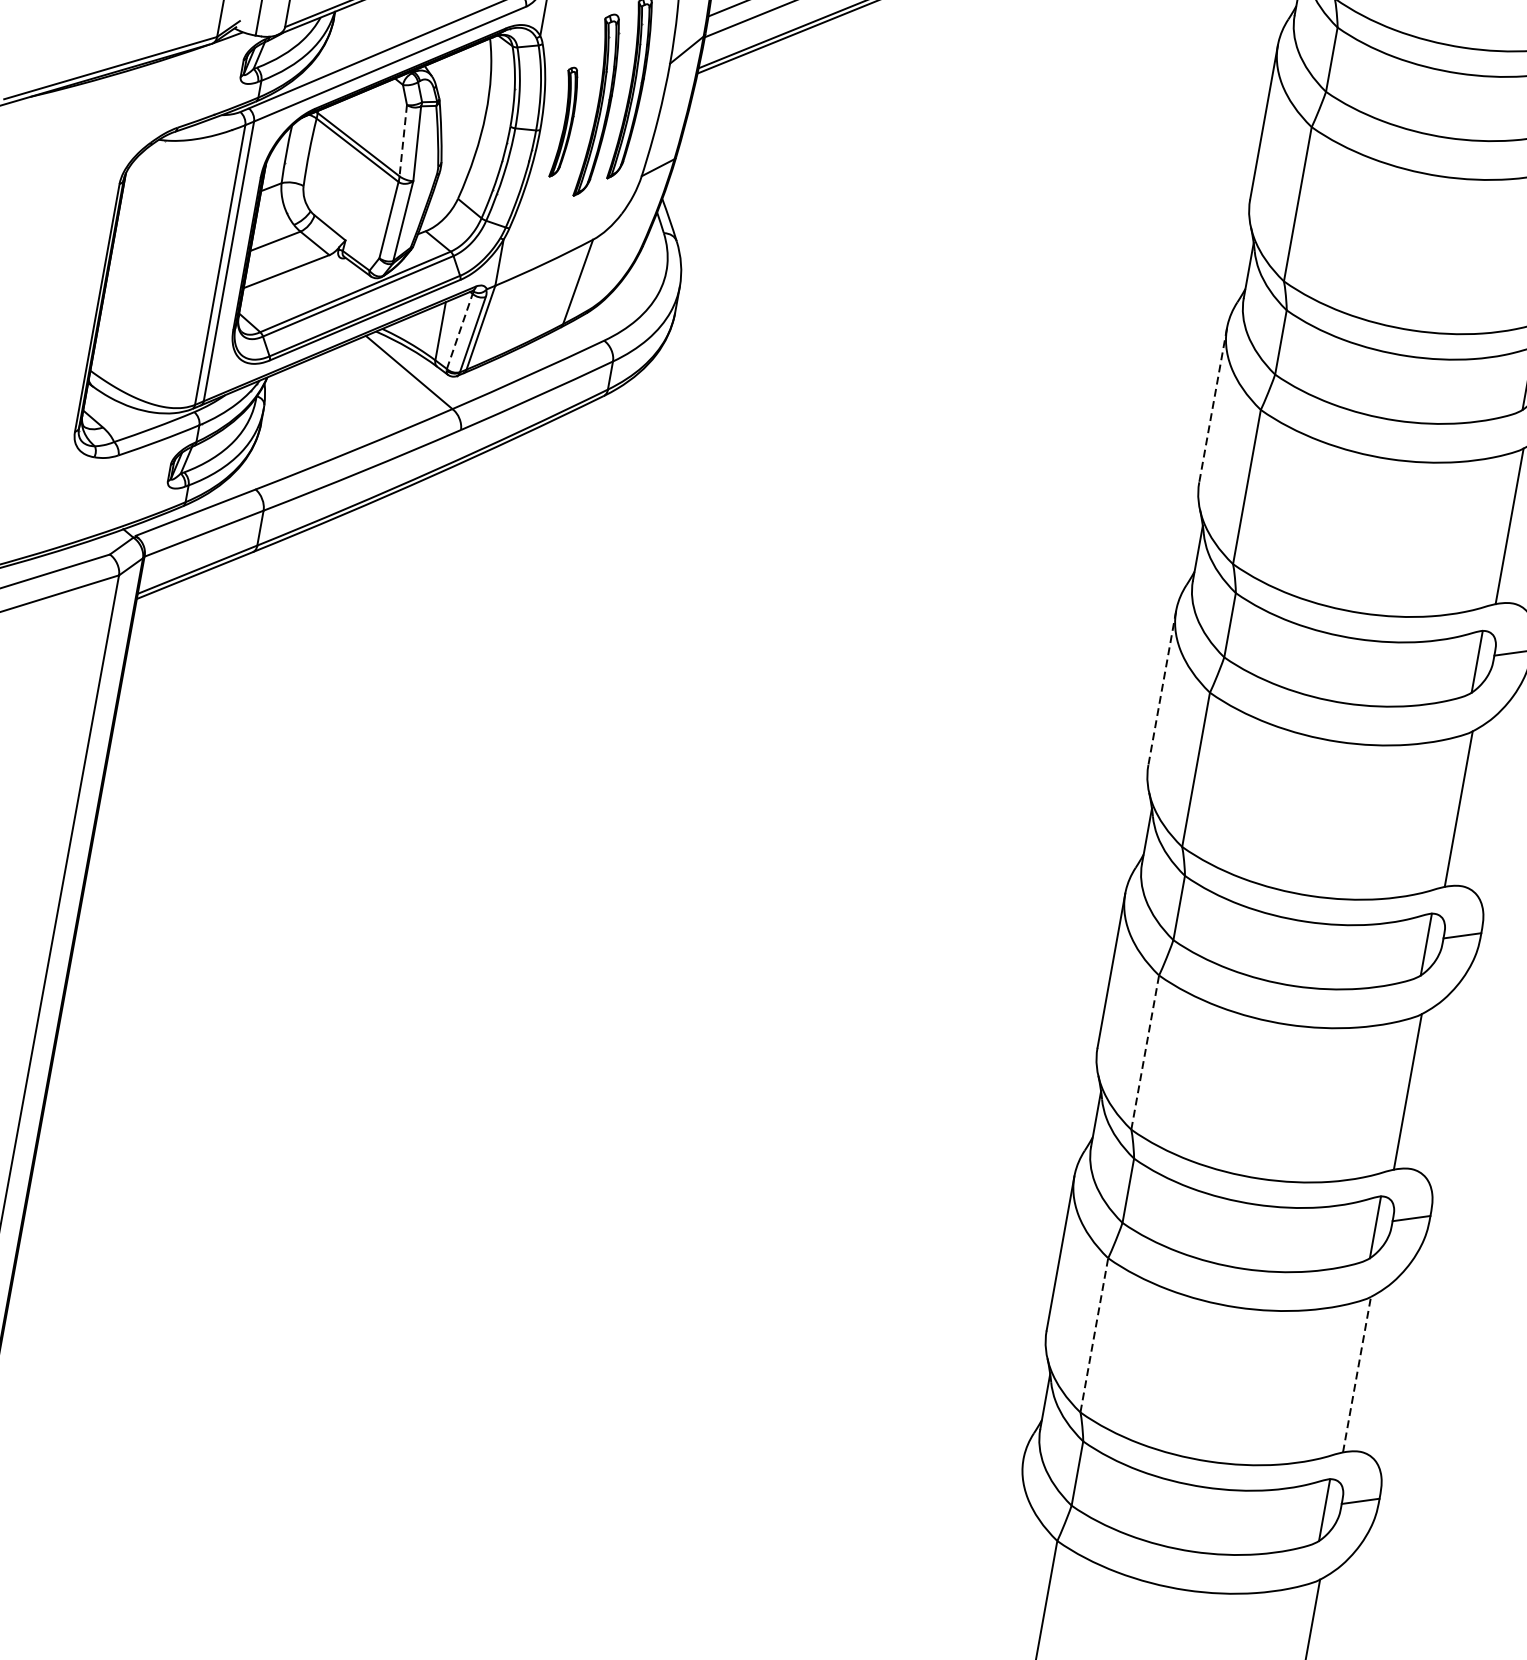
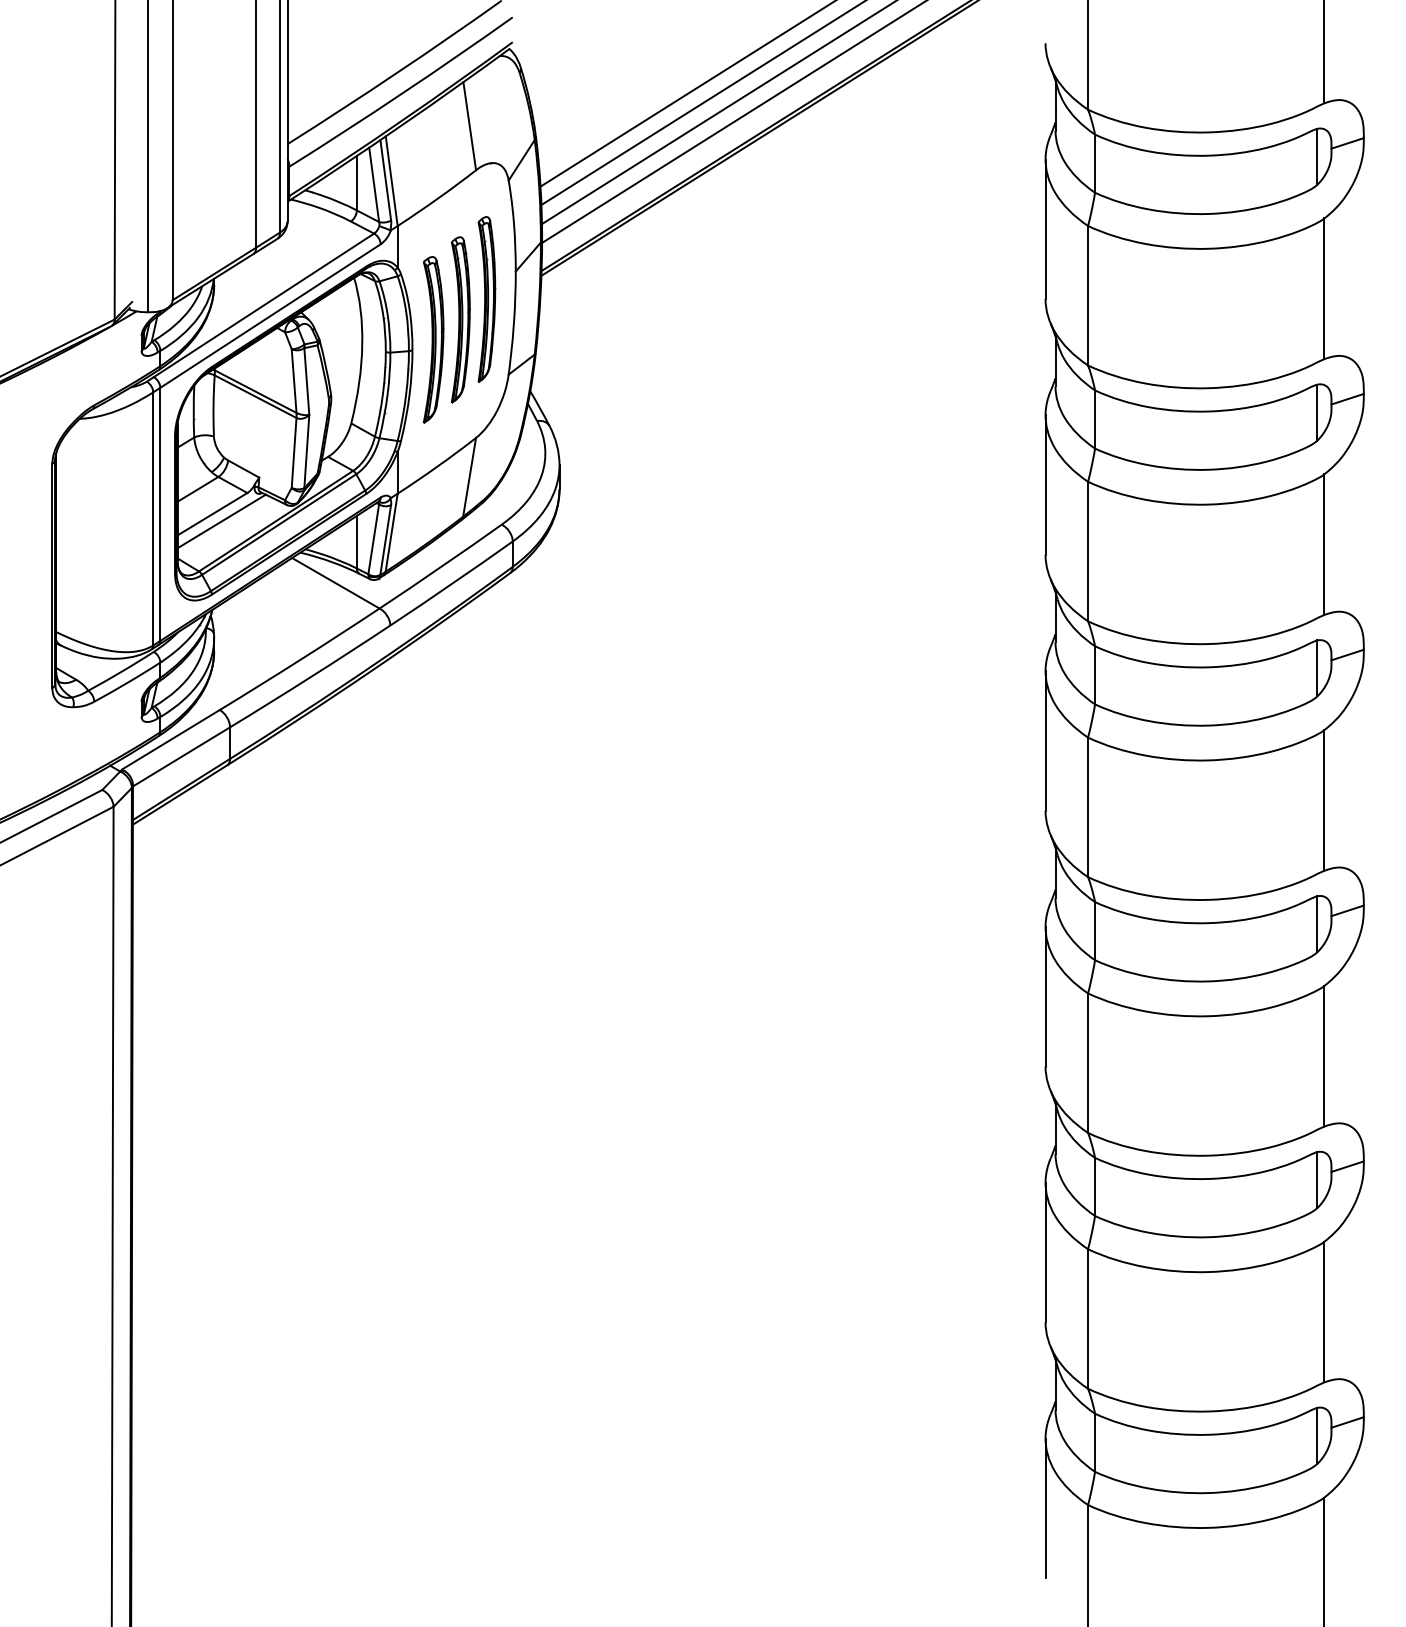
part: (565, 122) -> (433, 339), size x1.67
line: (403, 141) -> (294, 381), dashed -> solid
line: (295, 281) -> (221, 521), added
line: (459, 330) -> (373, 538), dashed -> solid
line: (1213, 405) -> (1045, 485), dashed -> solid
line: (1162, 688) -> (1045, 741), dashed -> solid
line: (1145, 1052) -> (1088, 1063), dashed -> solid
line: (1094, 1335) -> (1088, 1319), dashed -> solid
line: (1357, 1374) -> (1324, 1311), dashed -> solid
line: (1009, 1536) -> (1045, 1508), added

